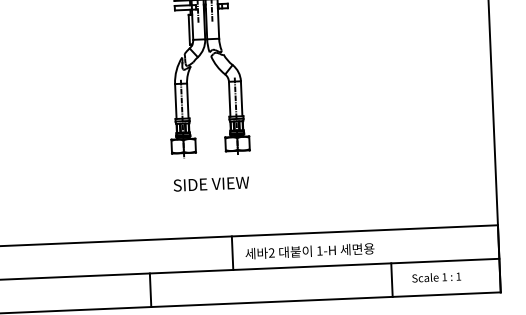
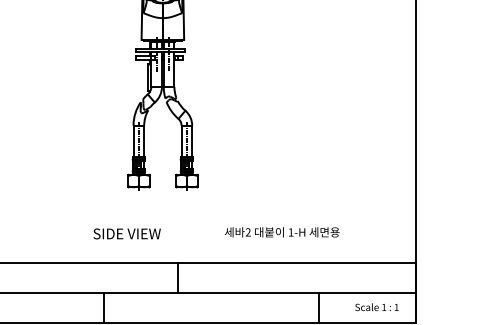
text: (210, 183) -> (126, 233), moved
text: (310, 251) -> (282, 232), moved
text: (436, 277) -> (376, 307), moved

